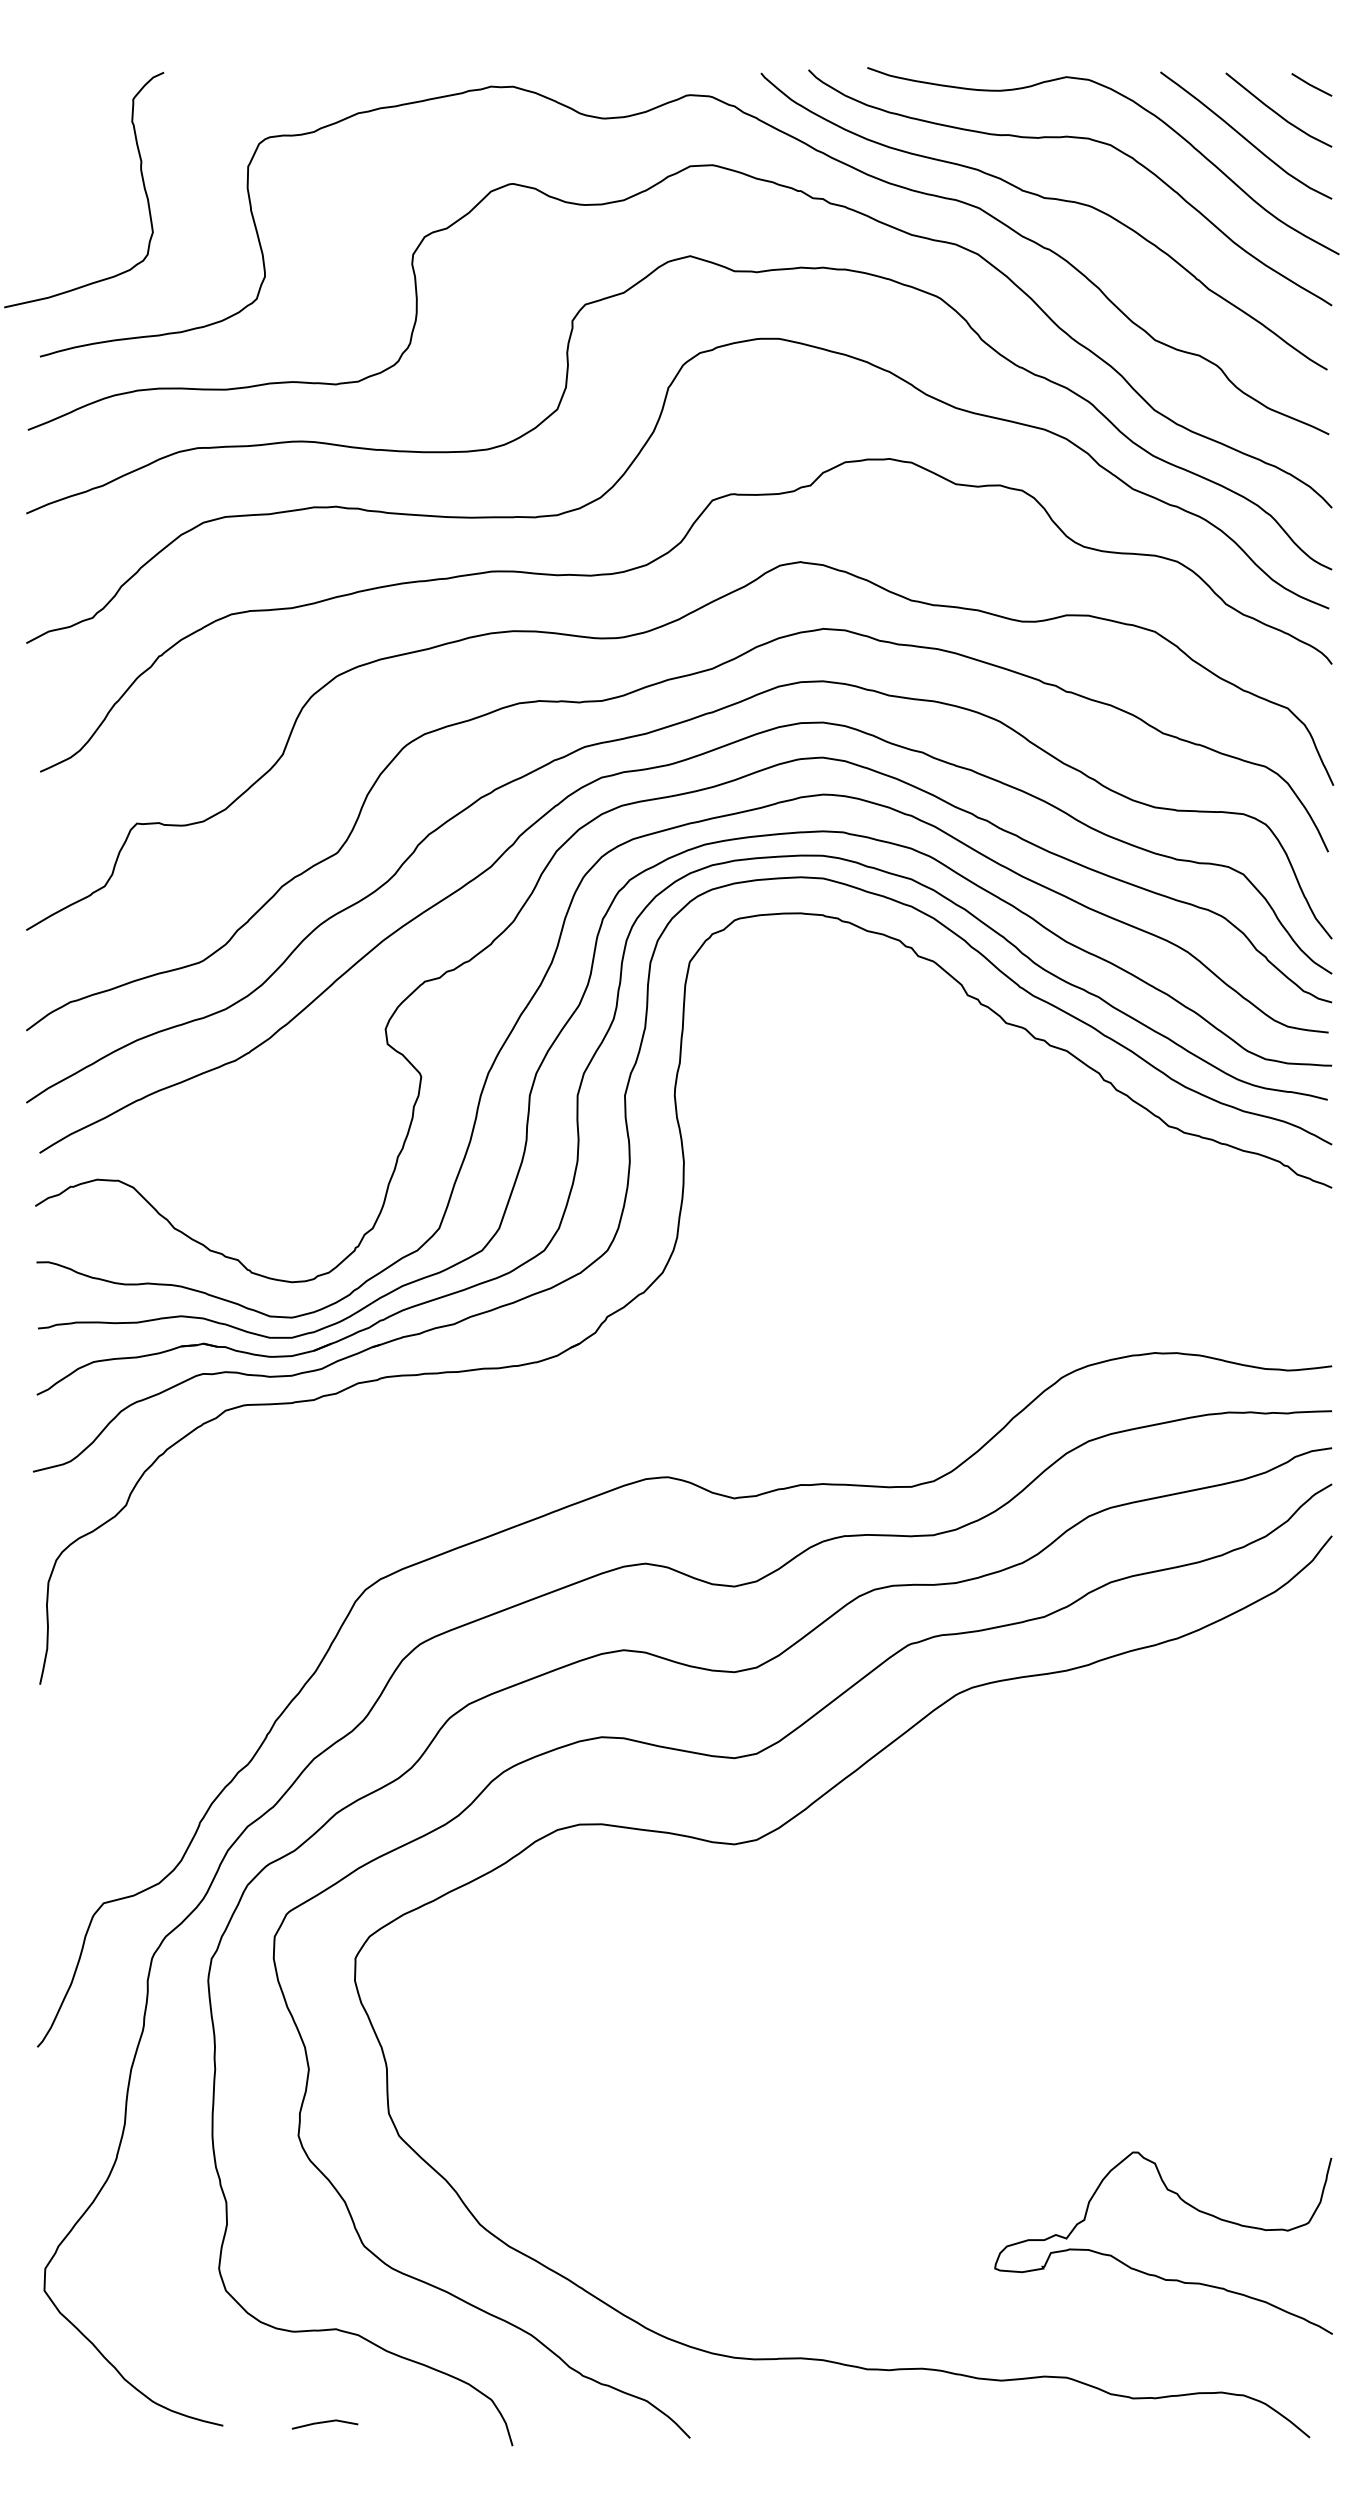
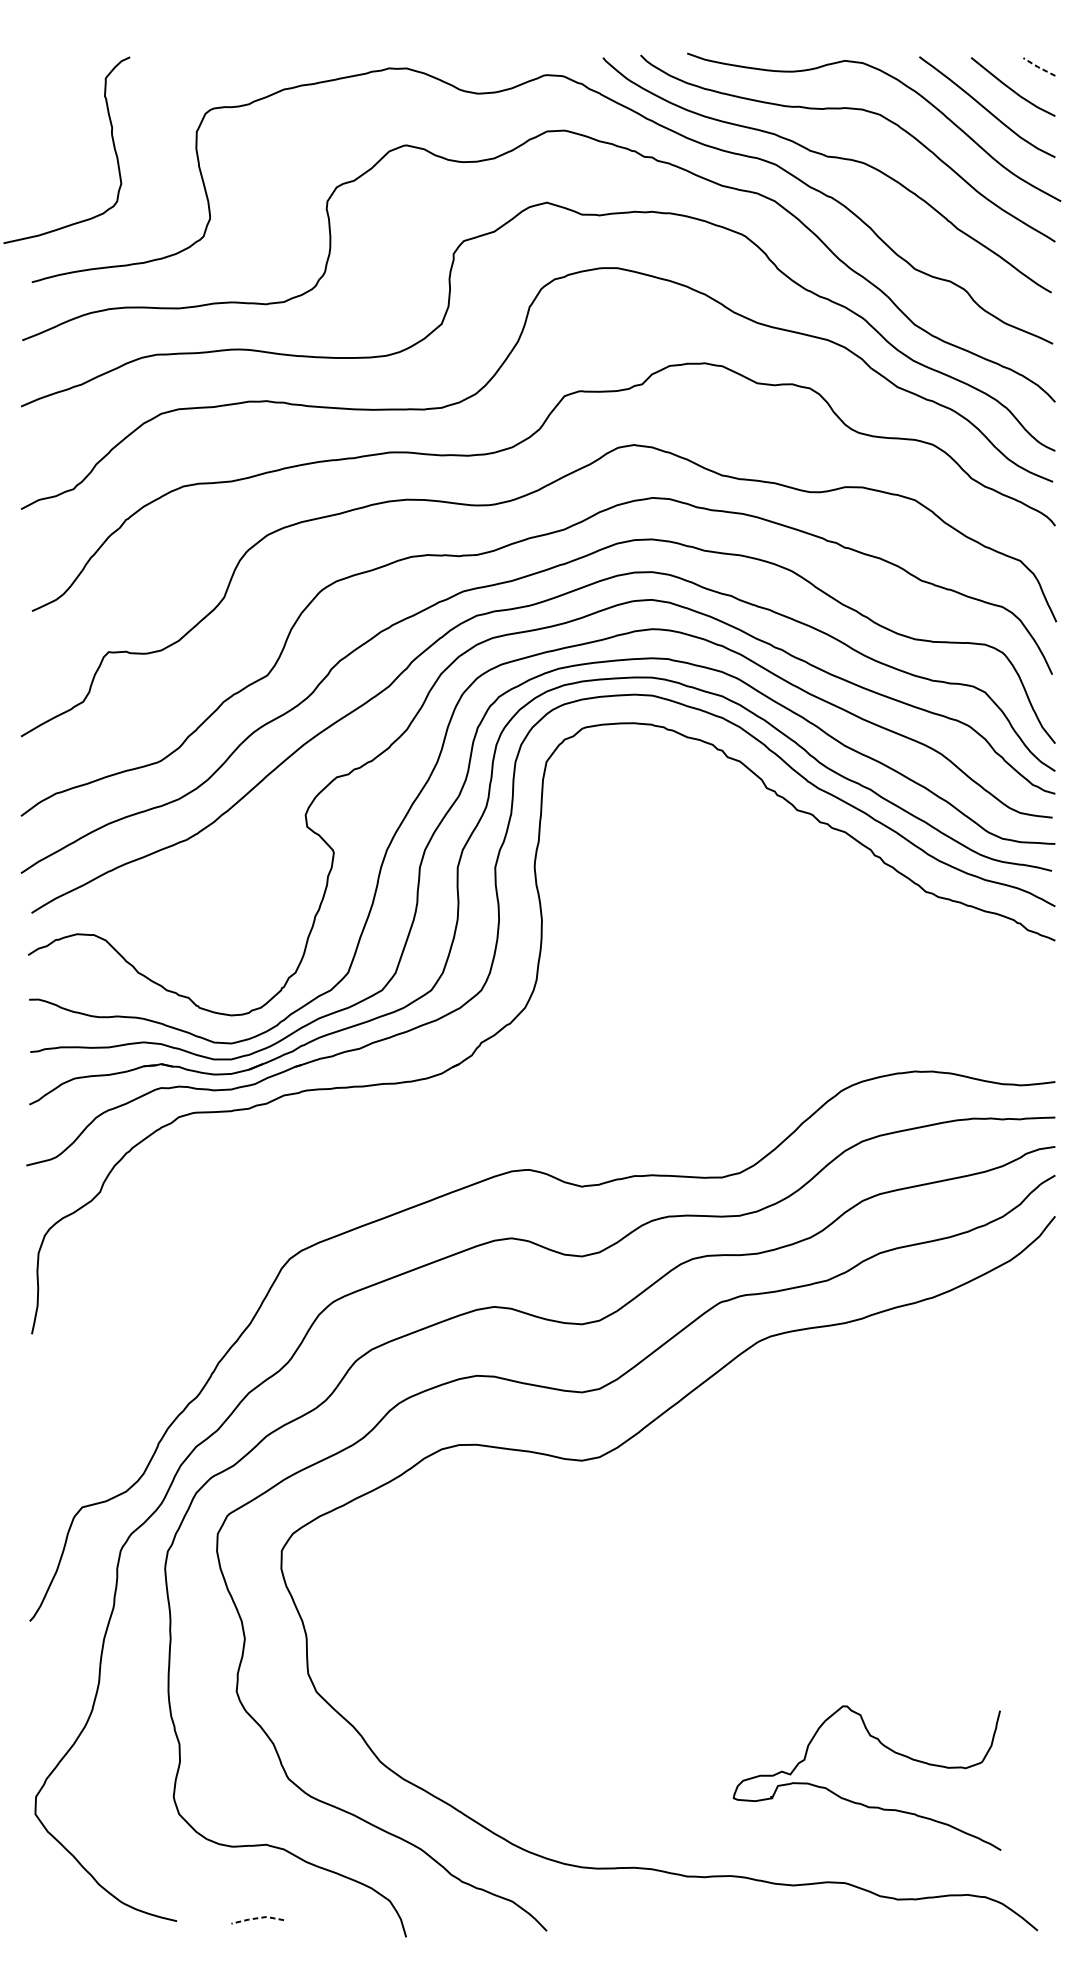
line: (1310, 85) -> (1038, 67), solid -> dashed
curve: (1155, 2274) -> (860, 1802), moved
line: (324, 2422) -> (257, 1918), solid -> dashed

